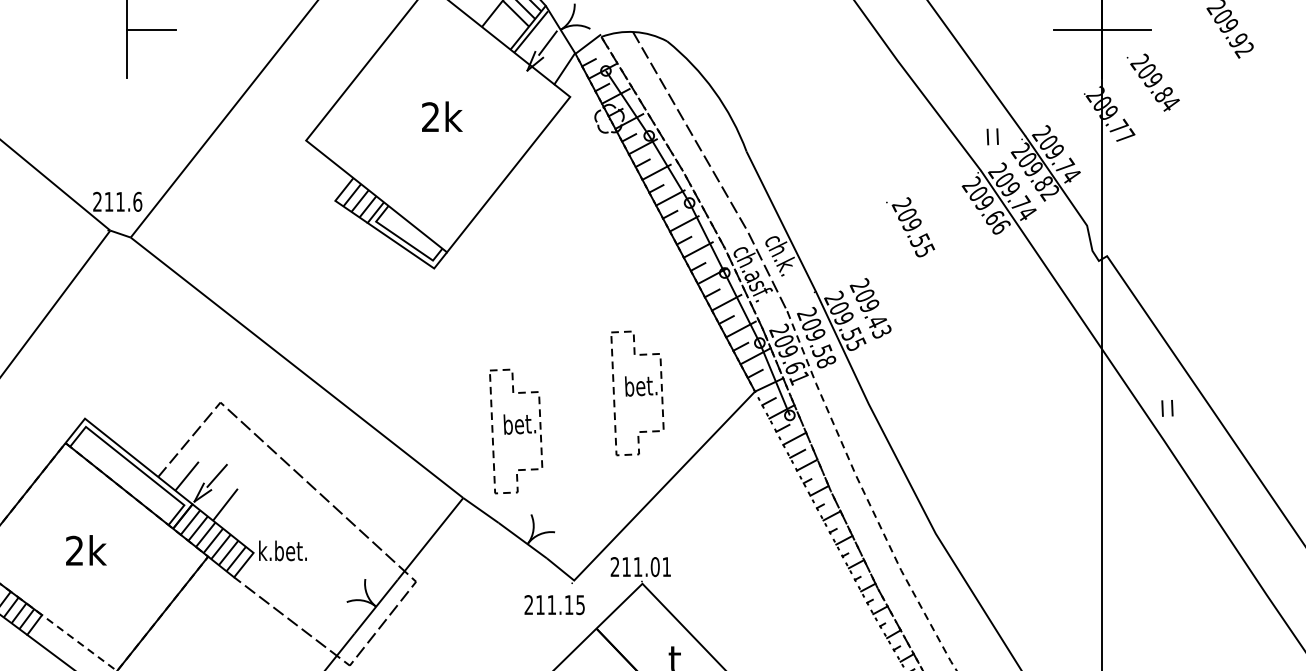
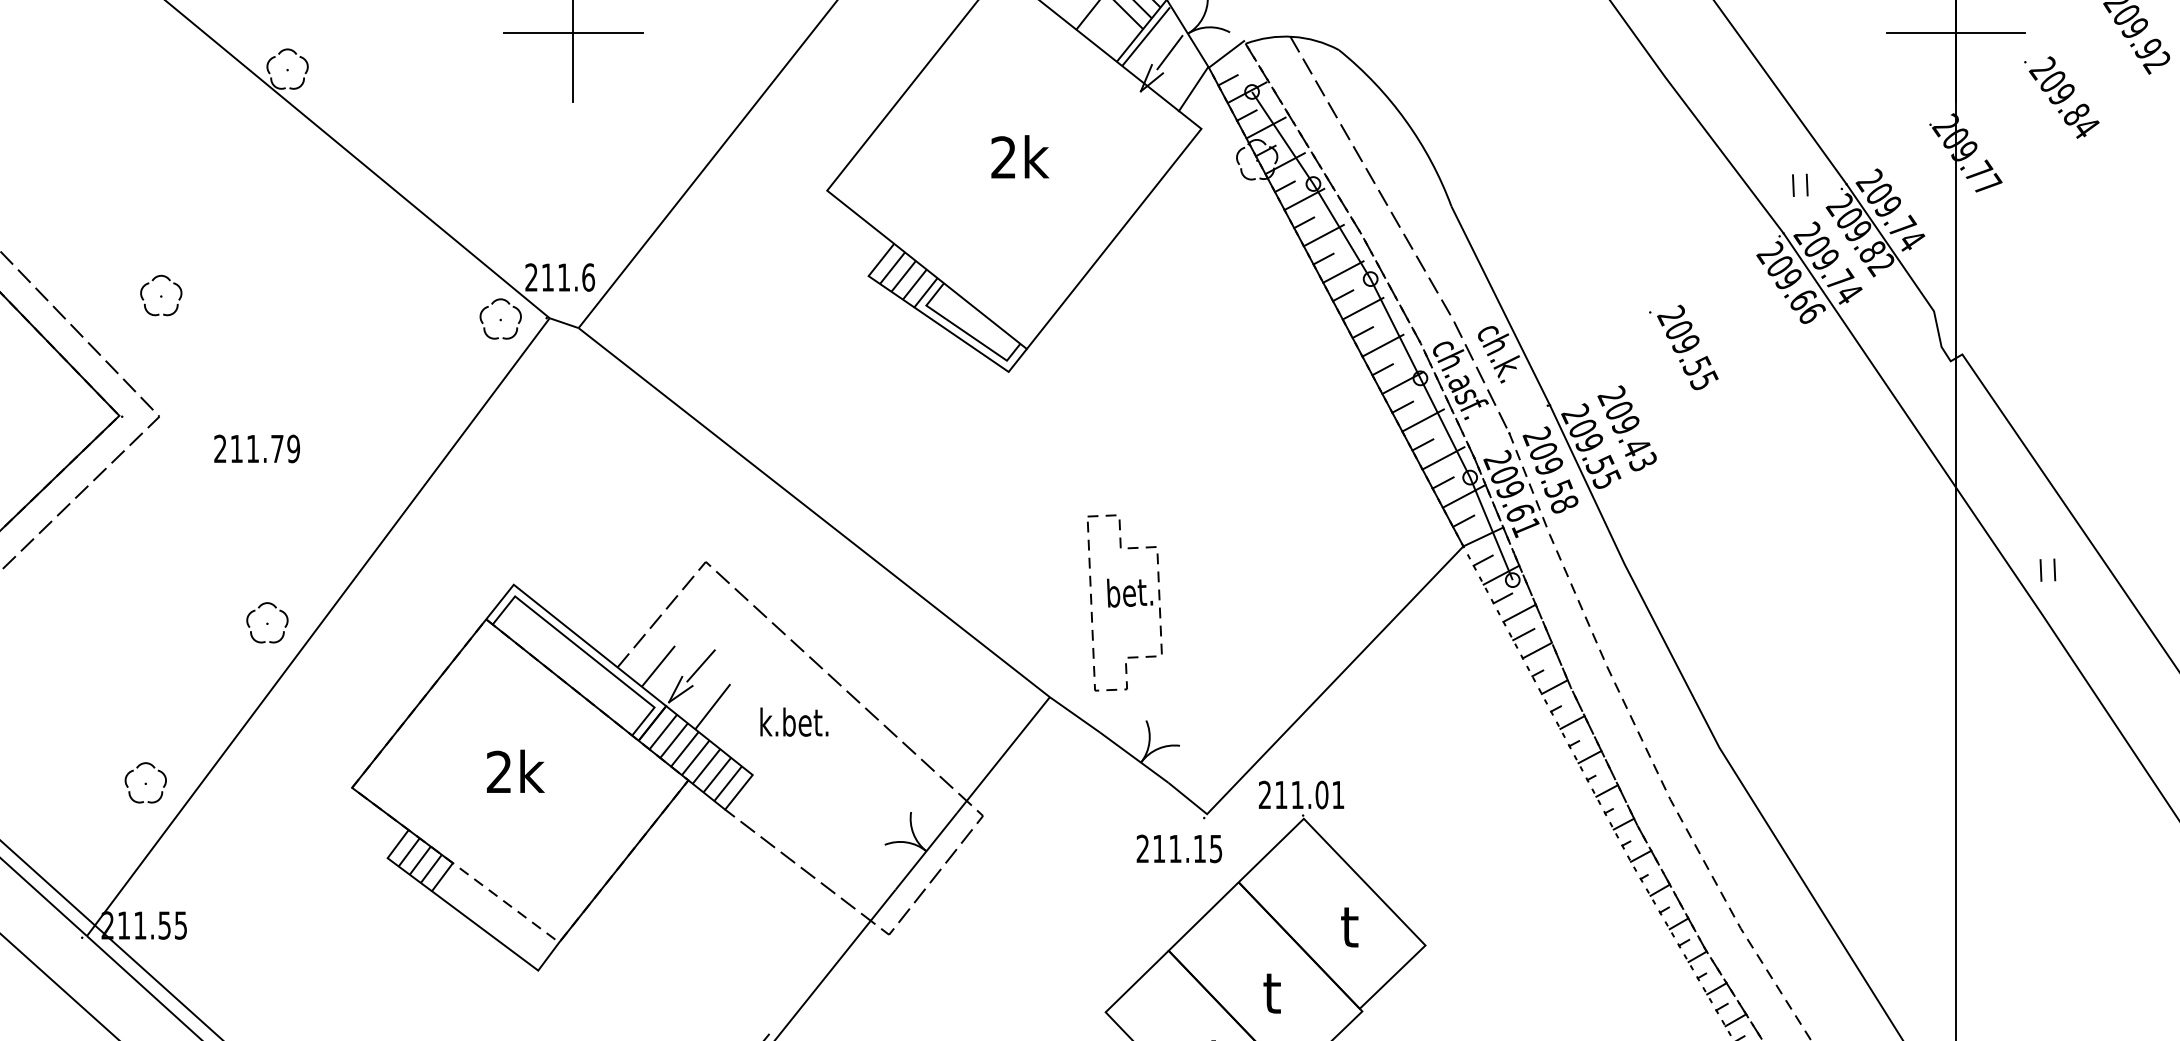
line: (102, 29) -> (538, 33), added
text: (1153, 82) -> (2061, 97), moved
text: (910, 227) -> (1683, 347), moved
part: (75, 230) -> (500, 318), added
part: (637, 393) -> (1296, 548), removed
text: (283, 550) -> (794, 721), moved

